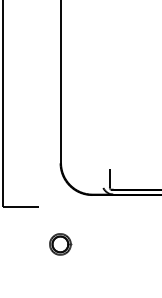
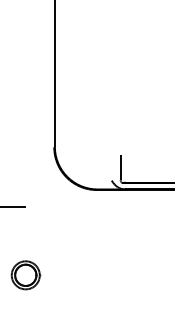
part: (60, 244) -> (25, 275), moved

